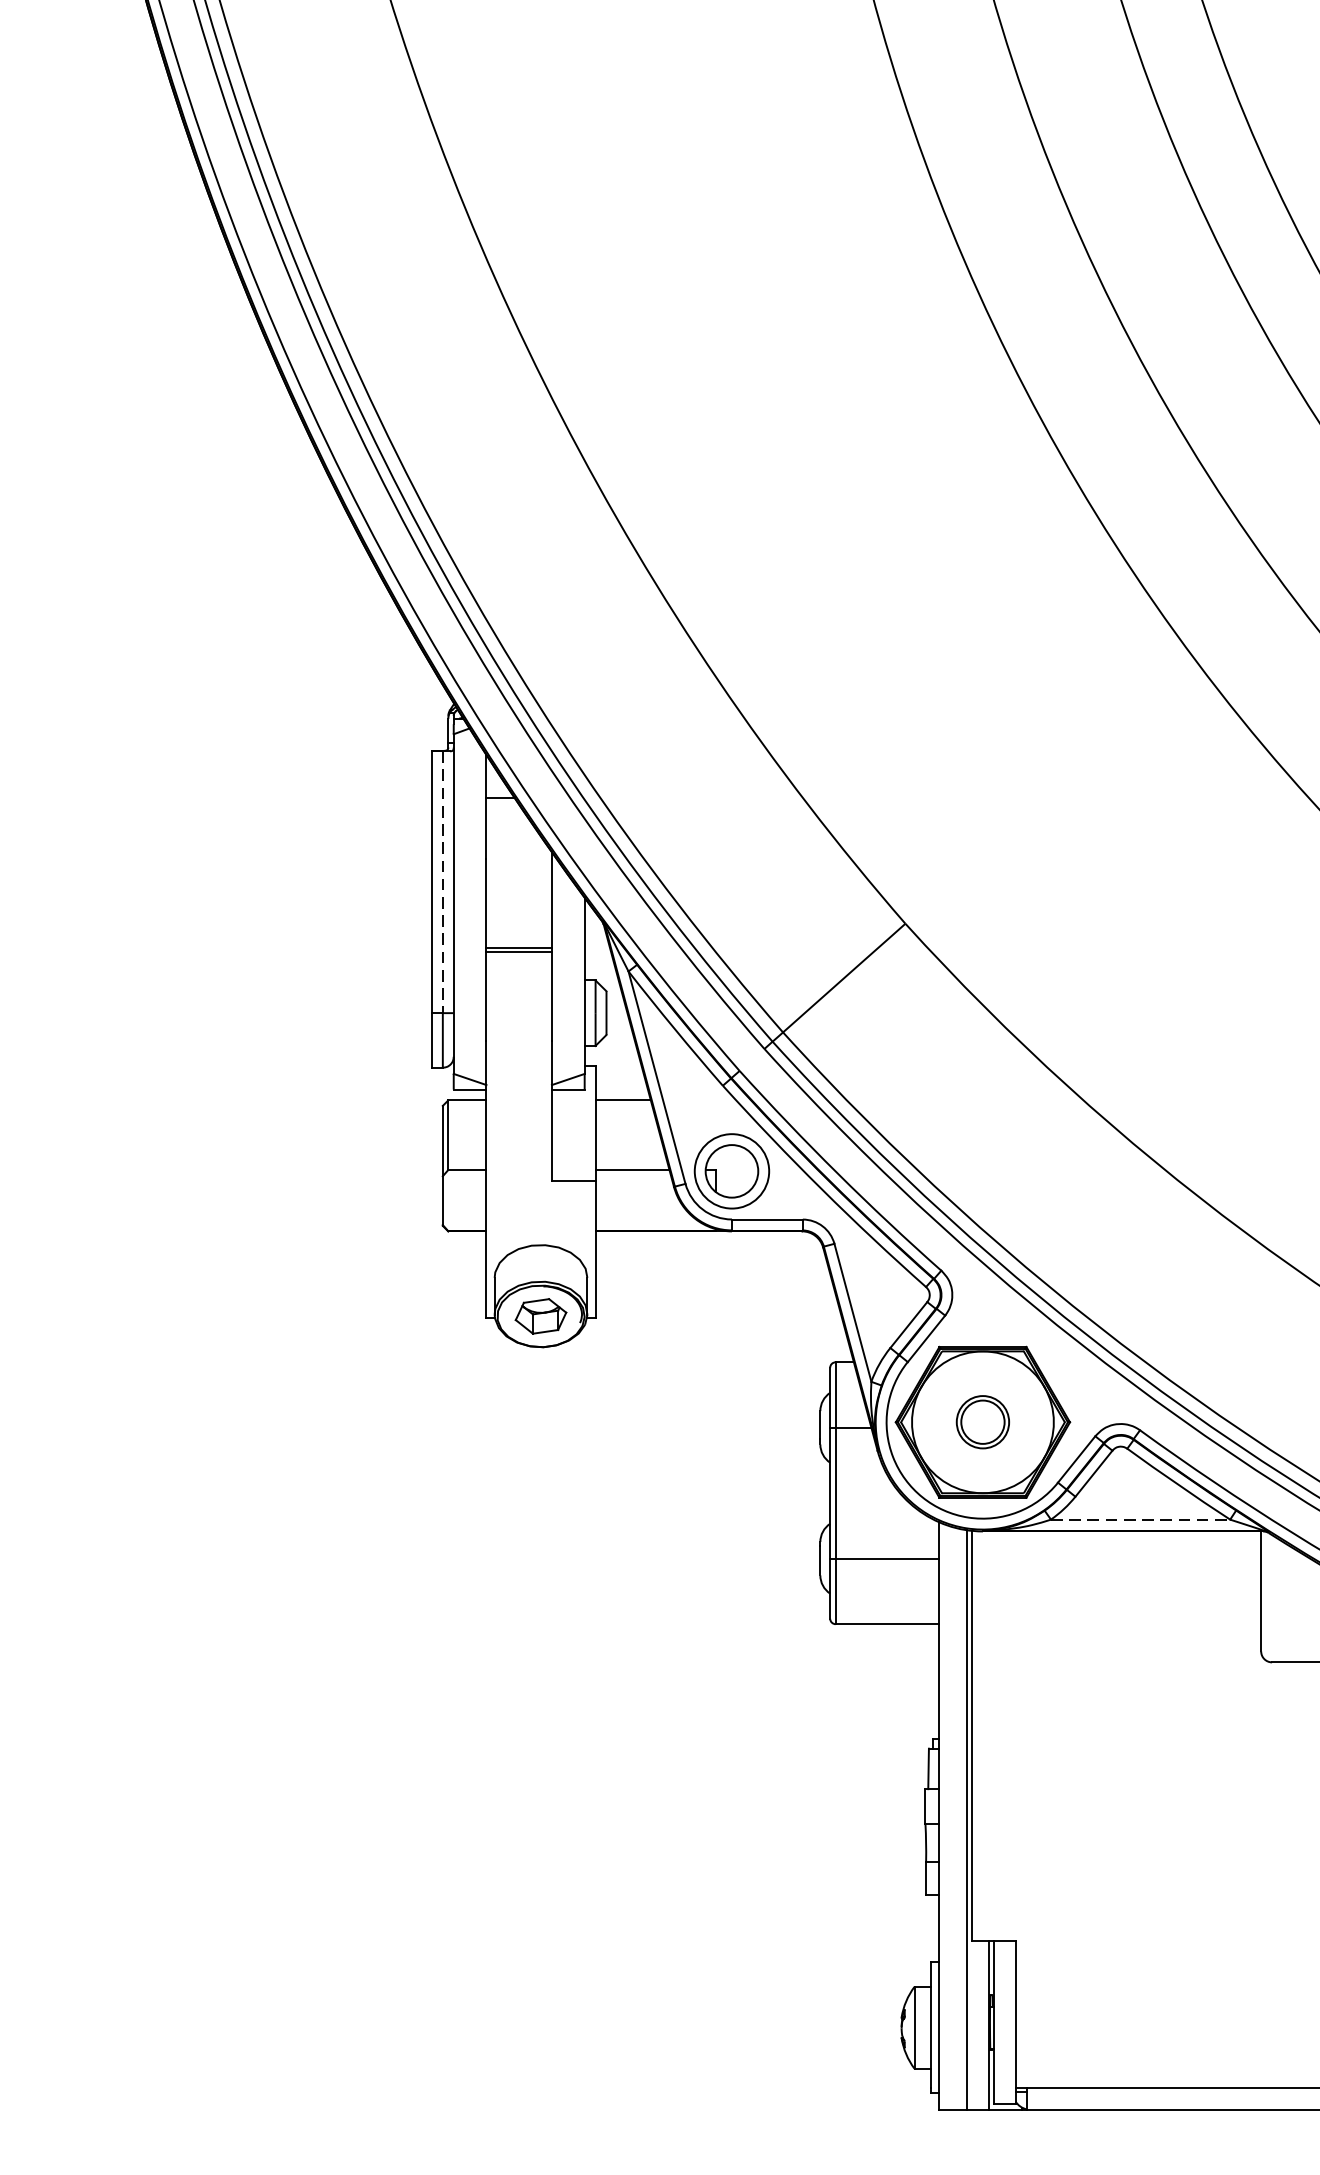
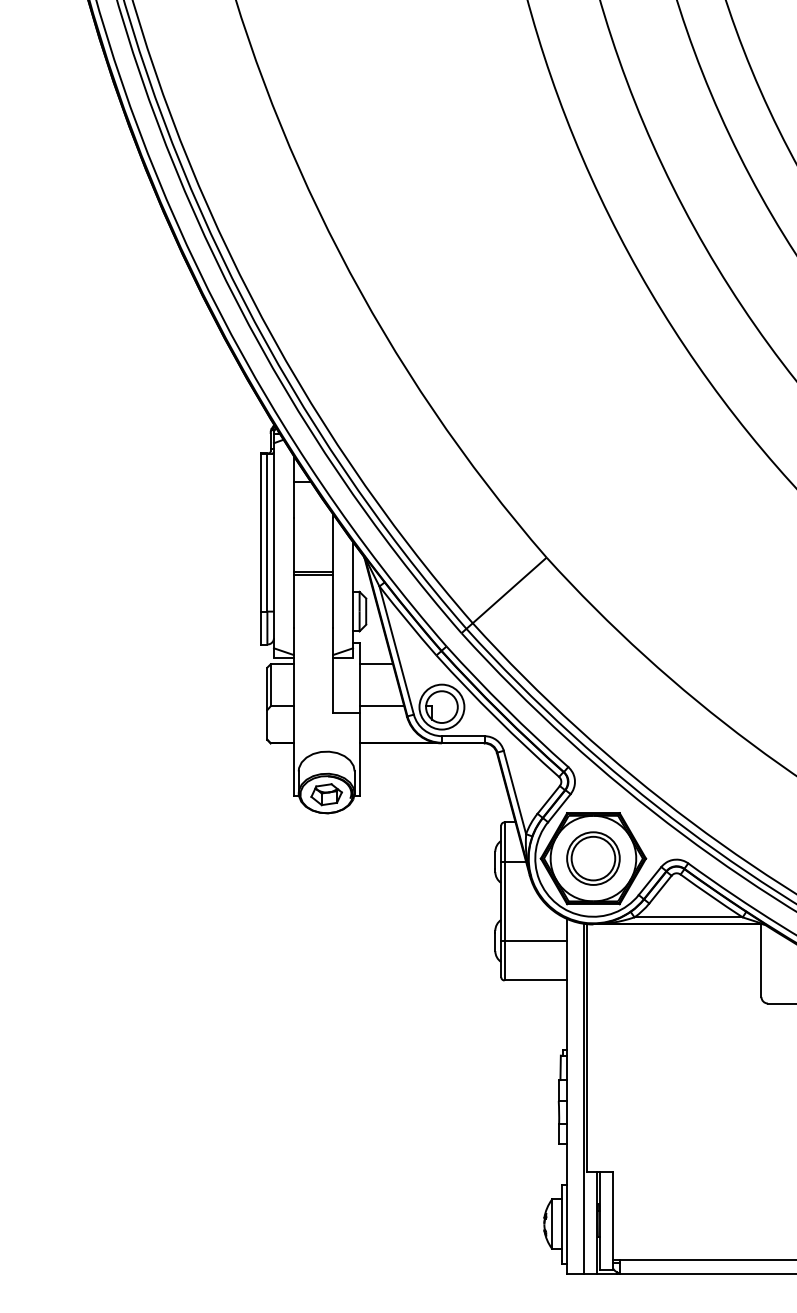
line: (442, 883) -> (267, 533), dashed -> solid
part: (983, 1422) -> (593, 858), size x1.67
line: (1142, 1519) -> (689, 917), dashed -> solid

